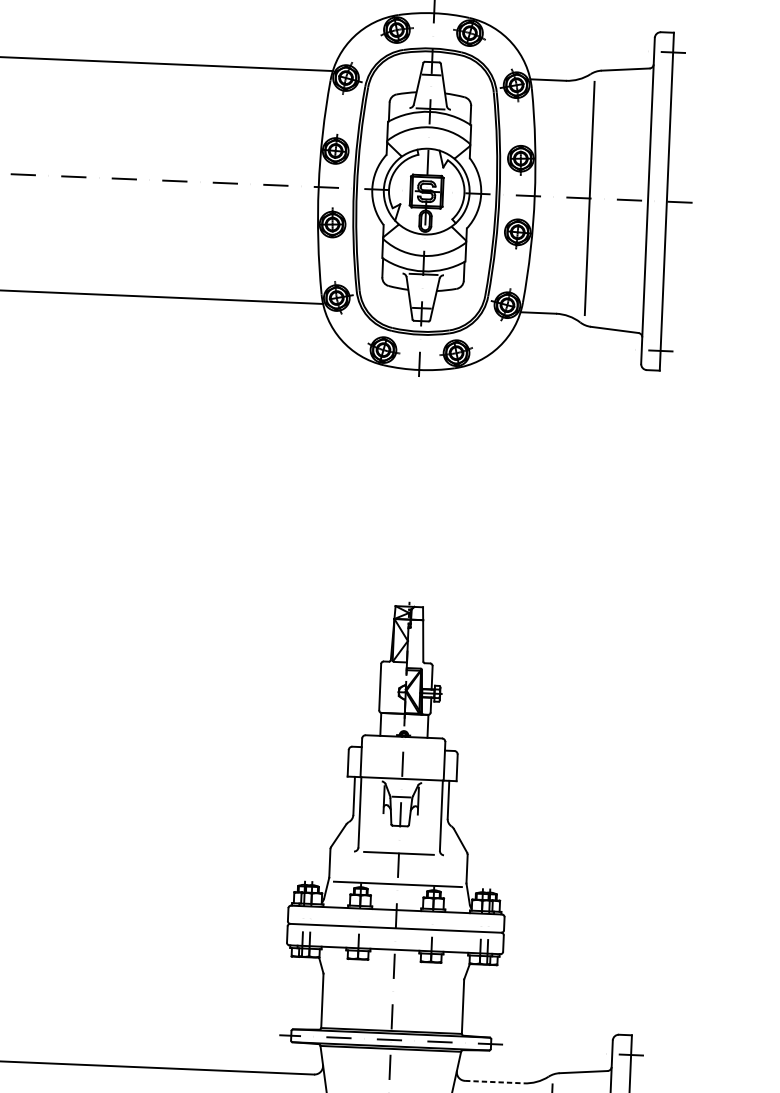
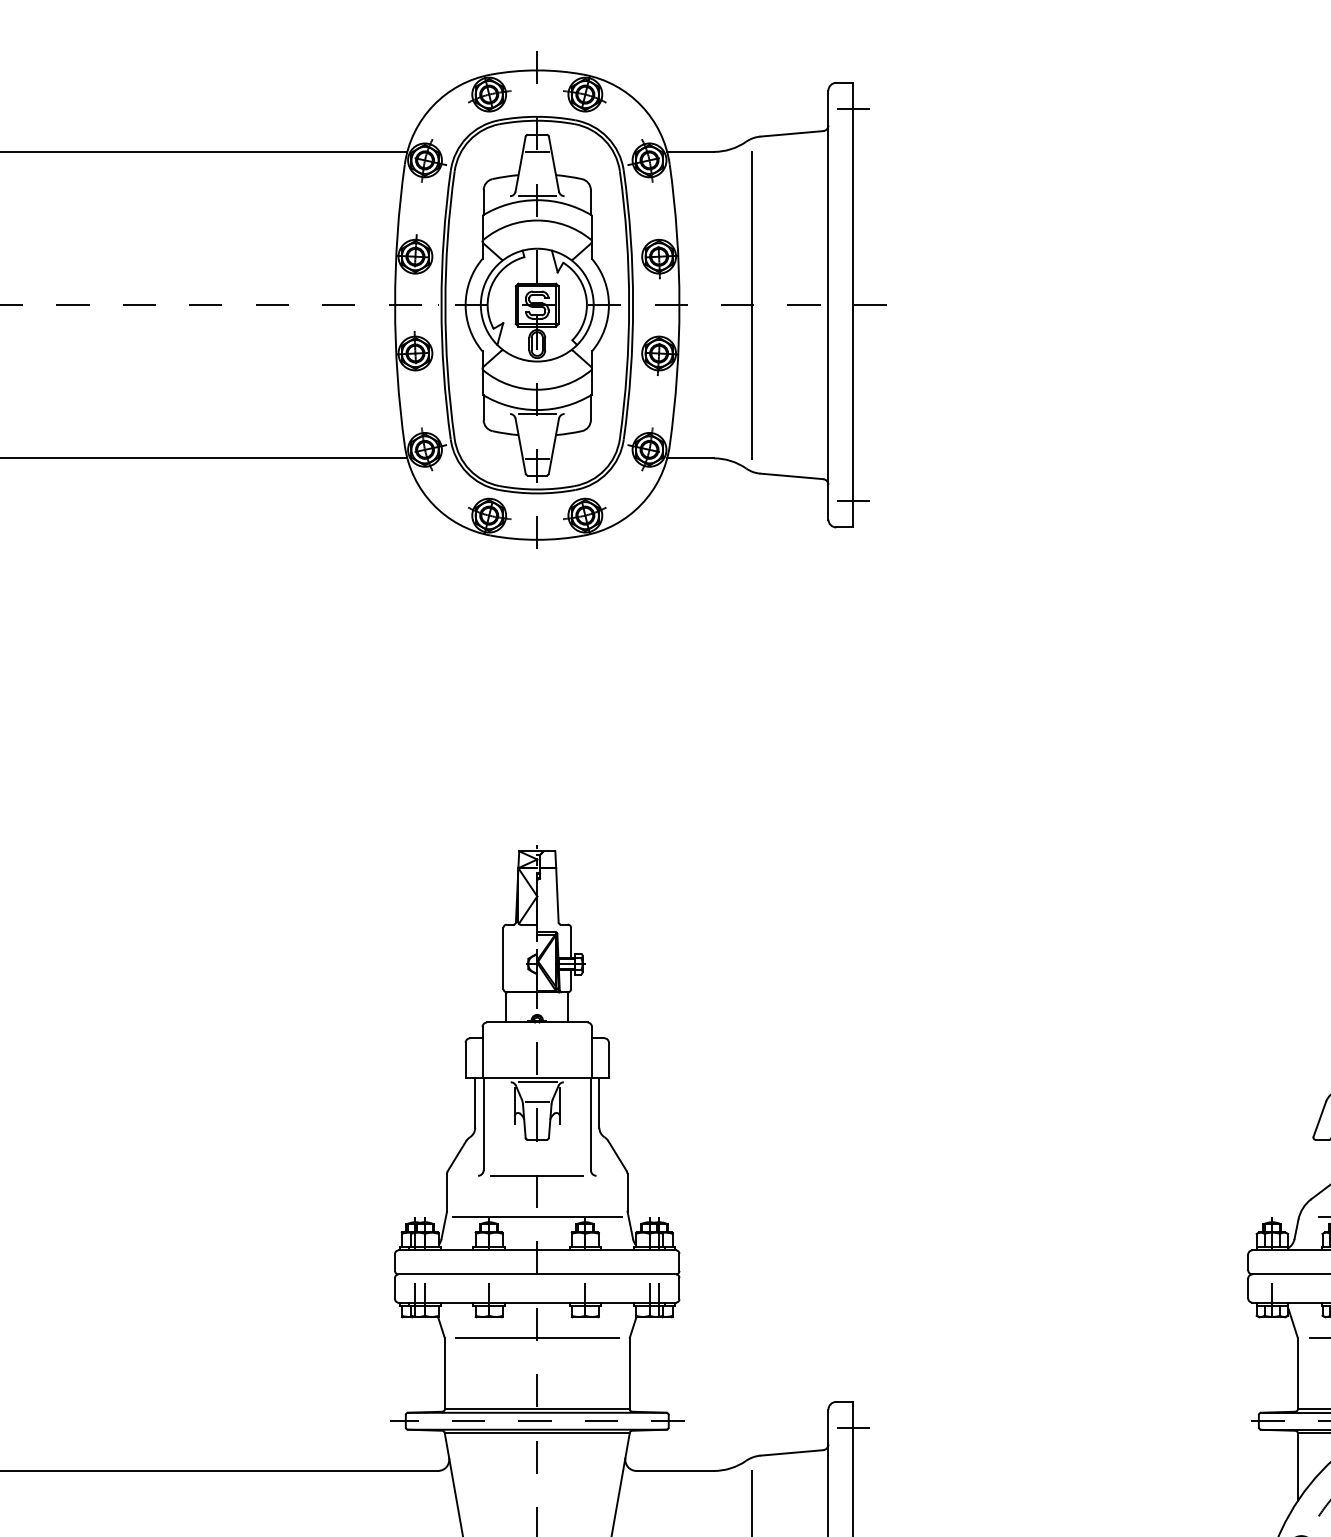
line: (402, 782) -> (537, 1082), added
line: (394, 976) -> (537, 1337), added
line: (494, 1081) -> (675, 1470), dashed -> solid

